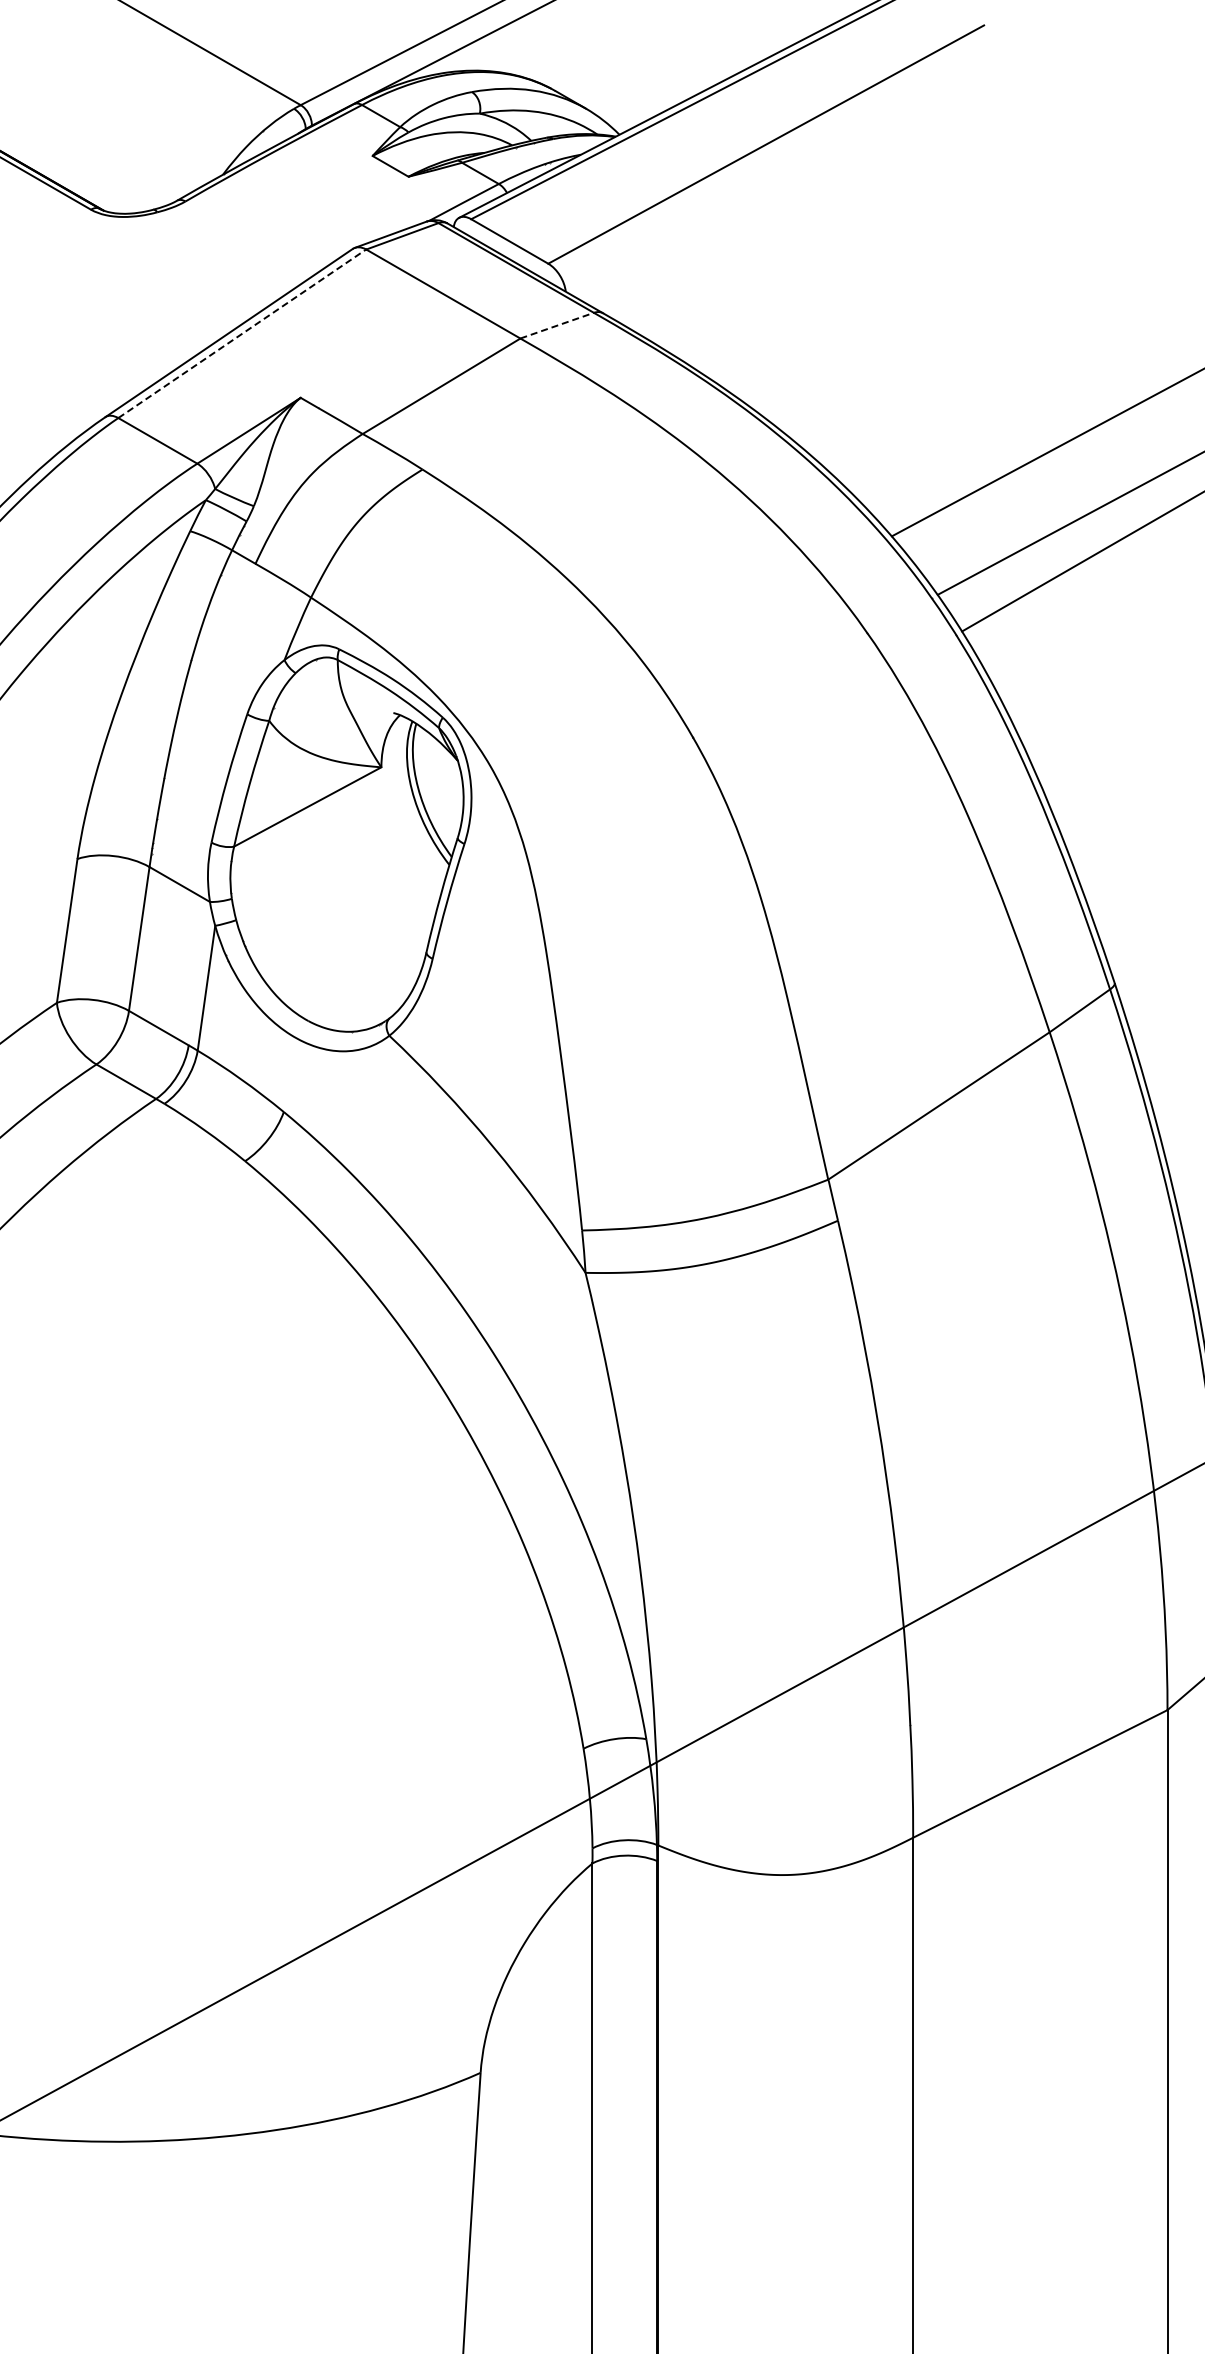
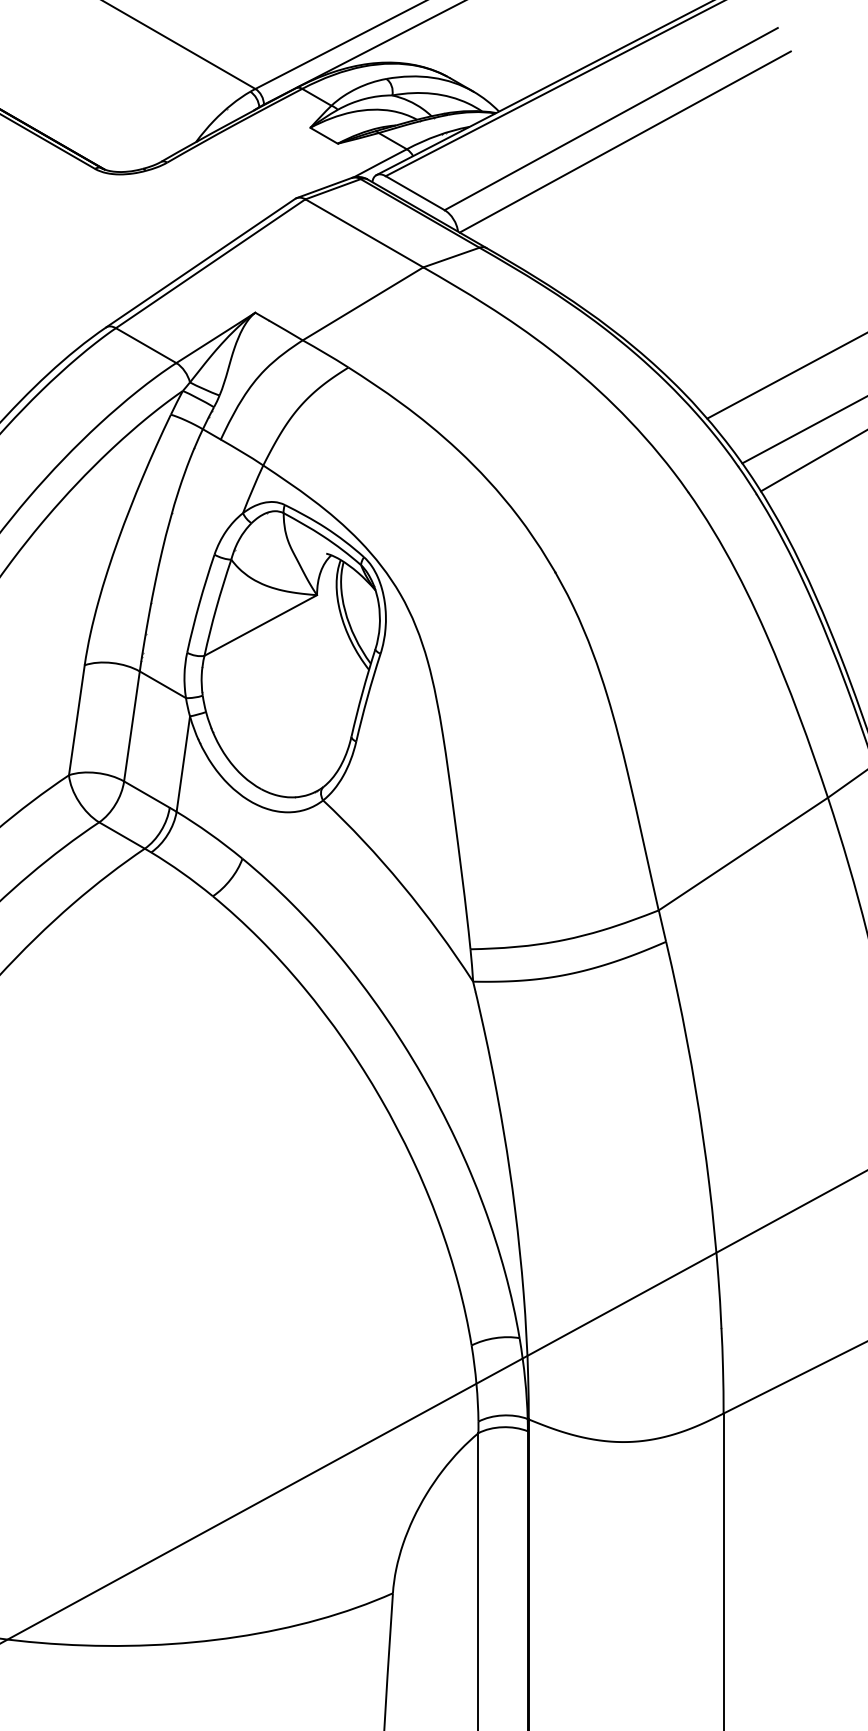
line: (784, 174) -> (625, 141), added
line: (557, 325) -> (451, 257), dashed -> solid
line: (242, 333) -> (210, 263), dashed -> solid

